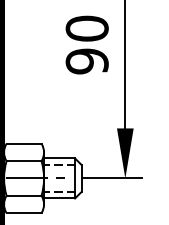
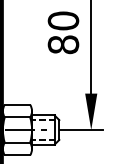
text: (87, 61) -> (63, 44), 90 -> 80

